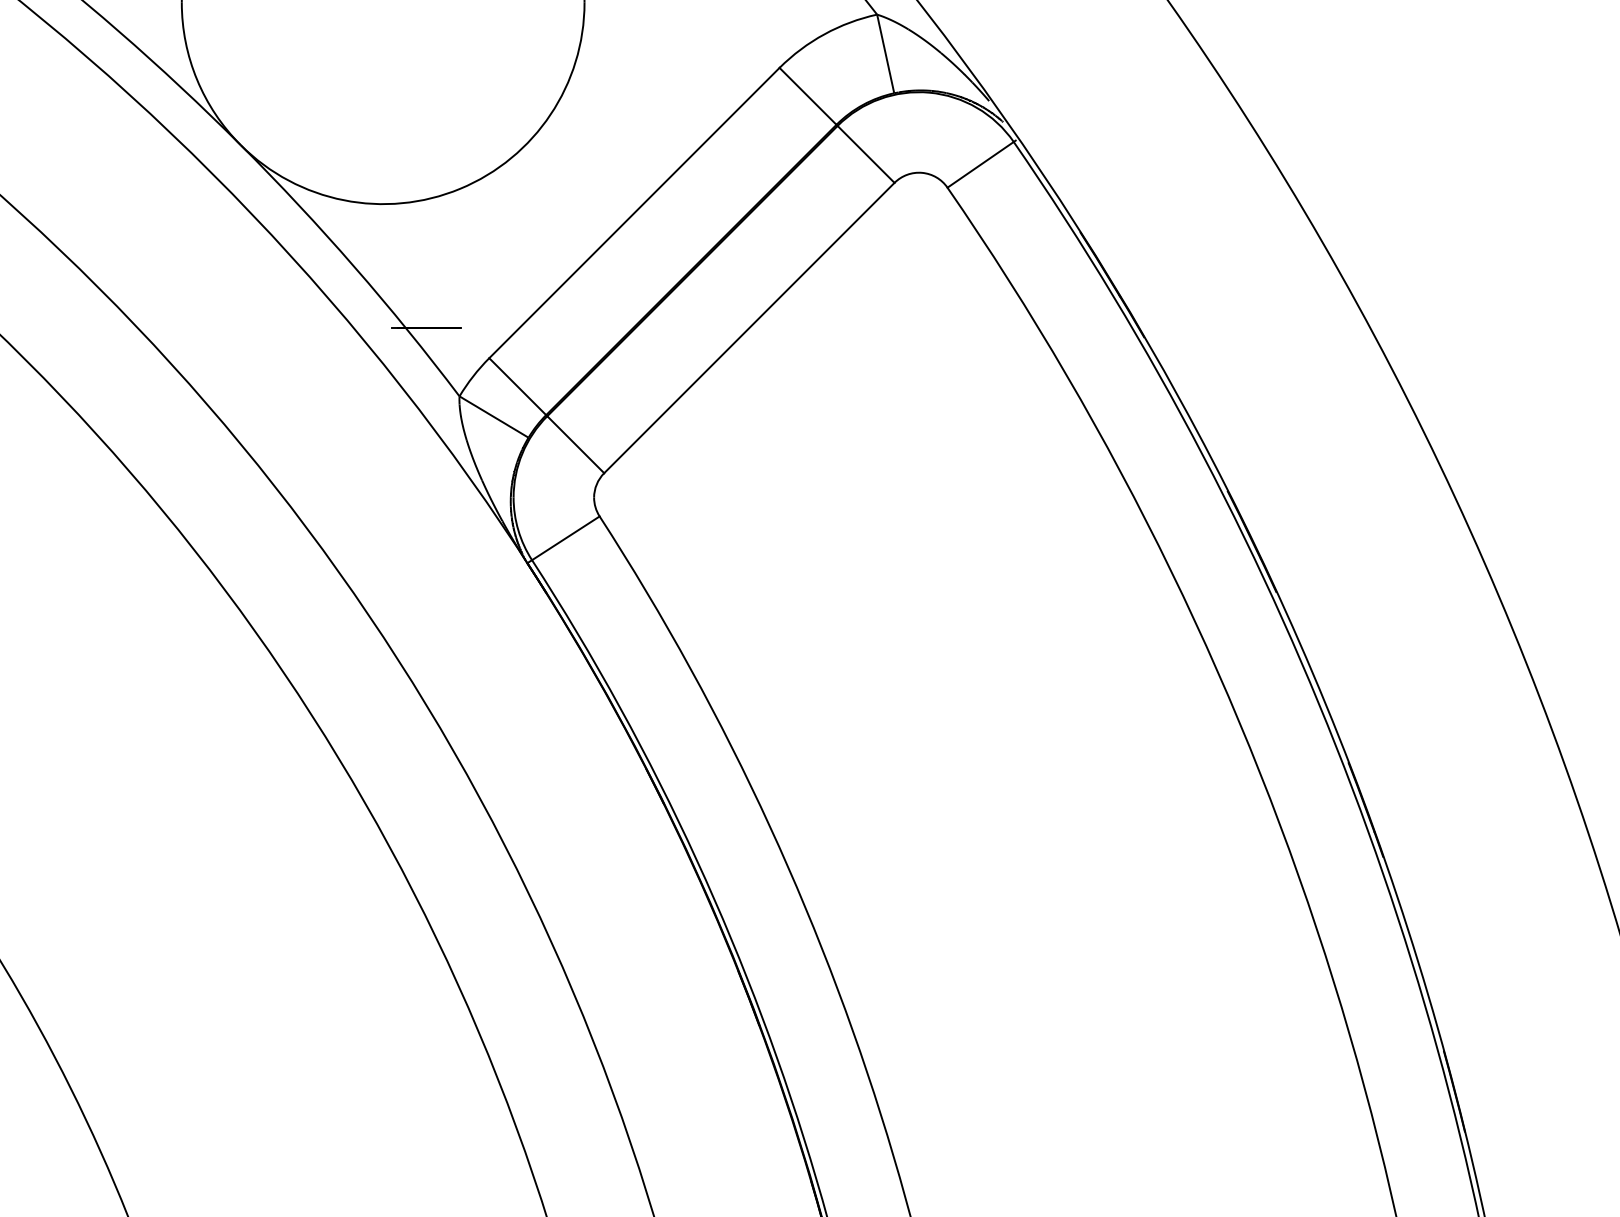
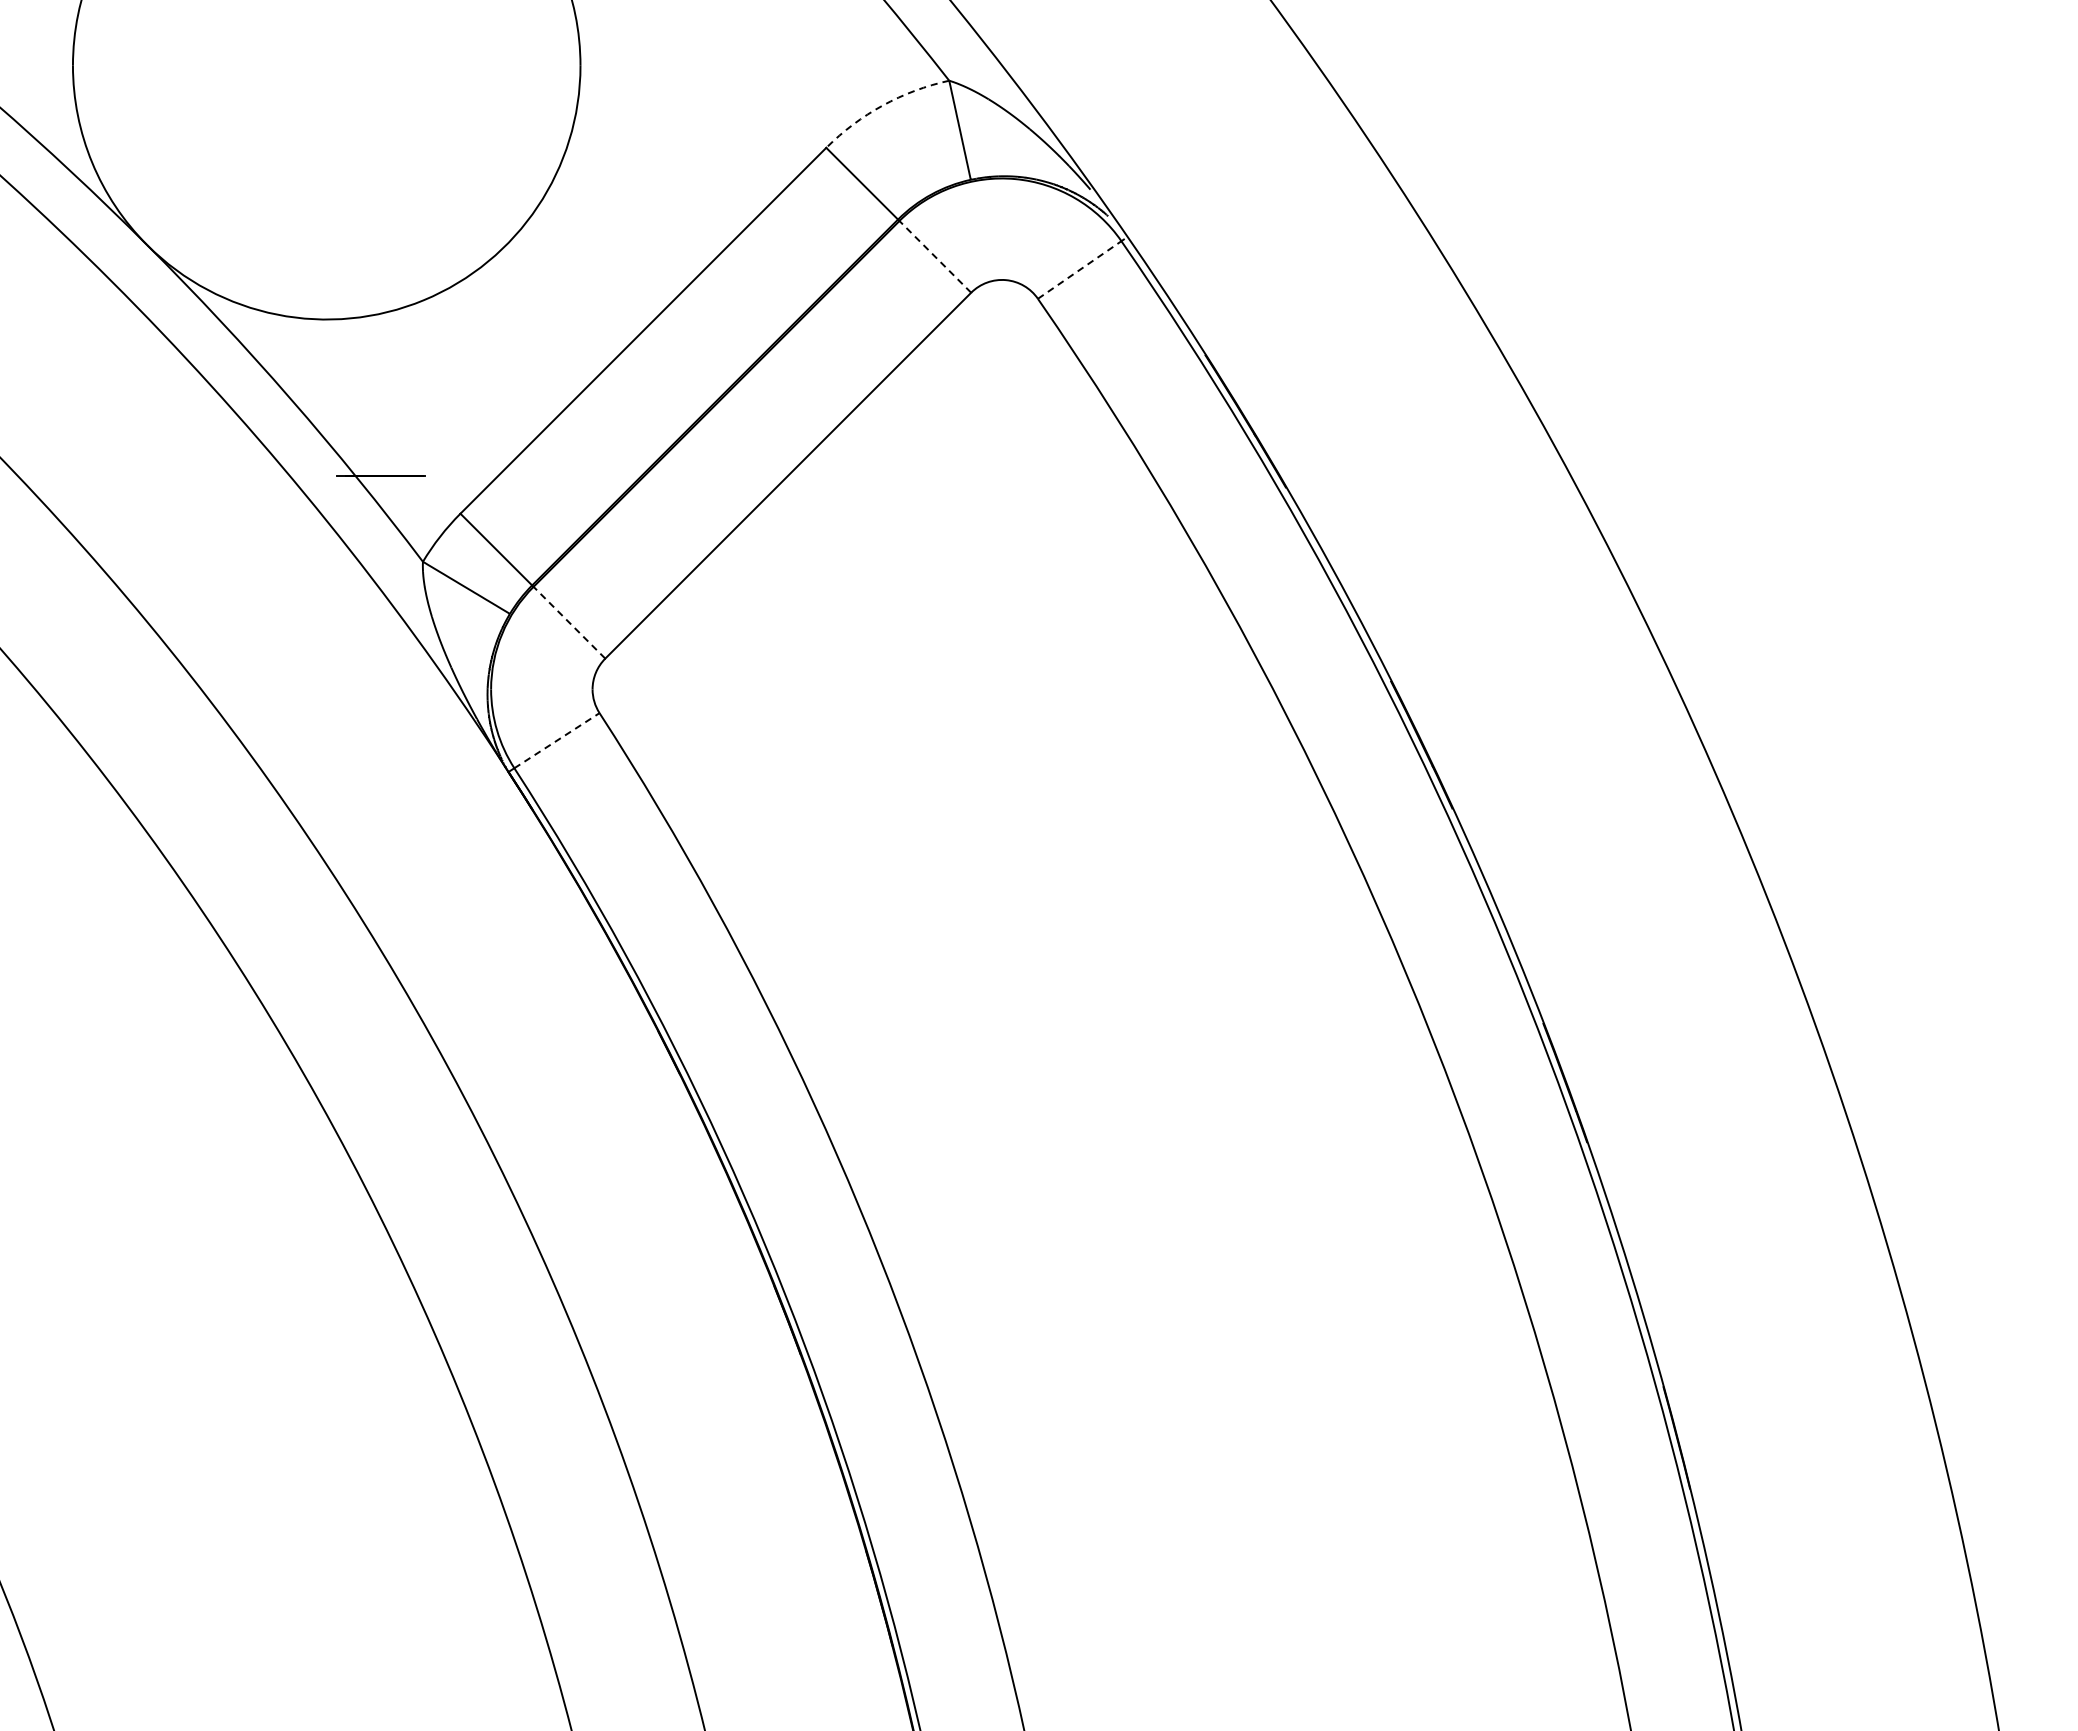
arc: (824, 34) -> (882, 105), solid -> dashed
line: (866, 154) -> (935, 256), solid -> dashed
line: (980, 165) -> (1079, 270), solid -> dashed
line: (575, 444) -> (569, 622), solid -> dashed
line: (565, 538) -> (556, 740), solid -> dashed

